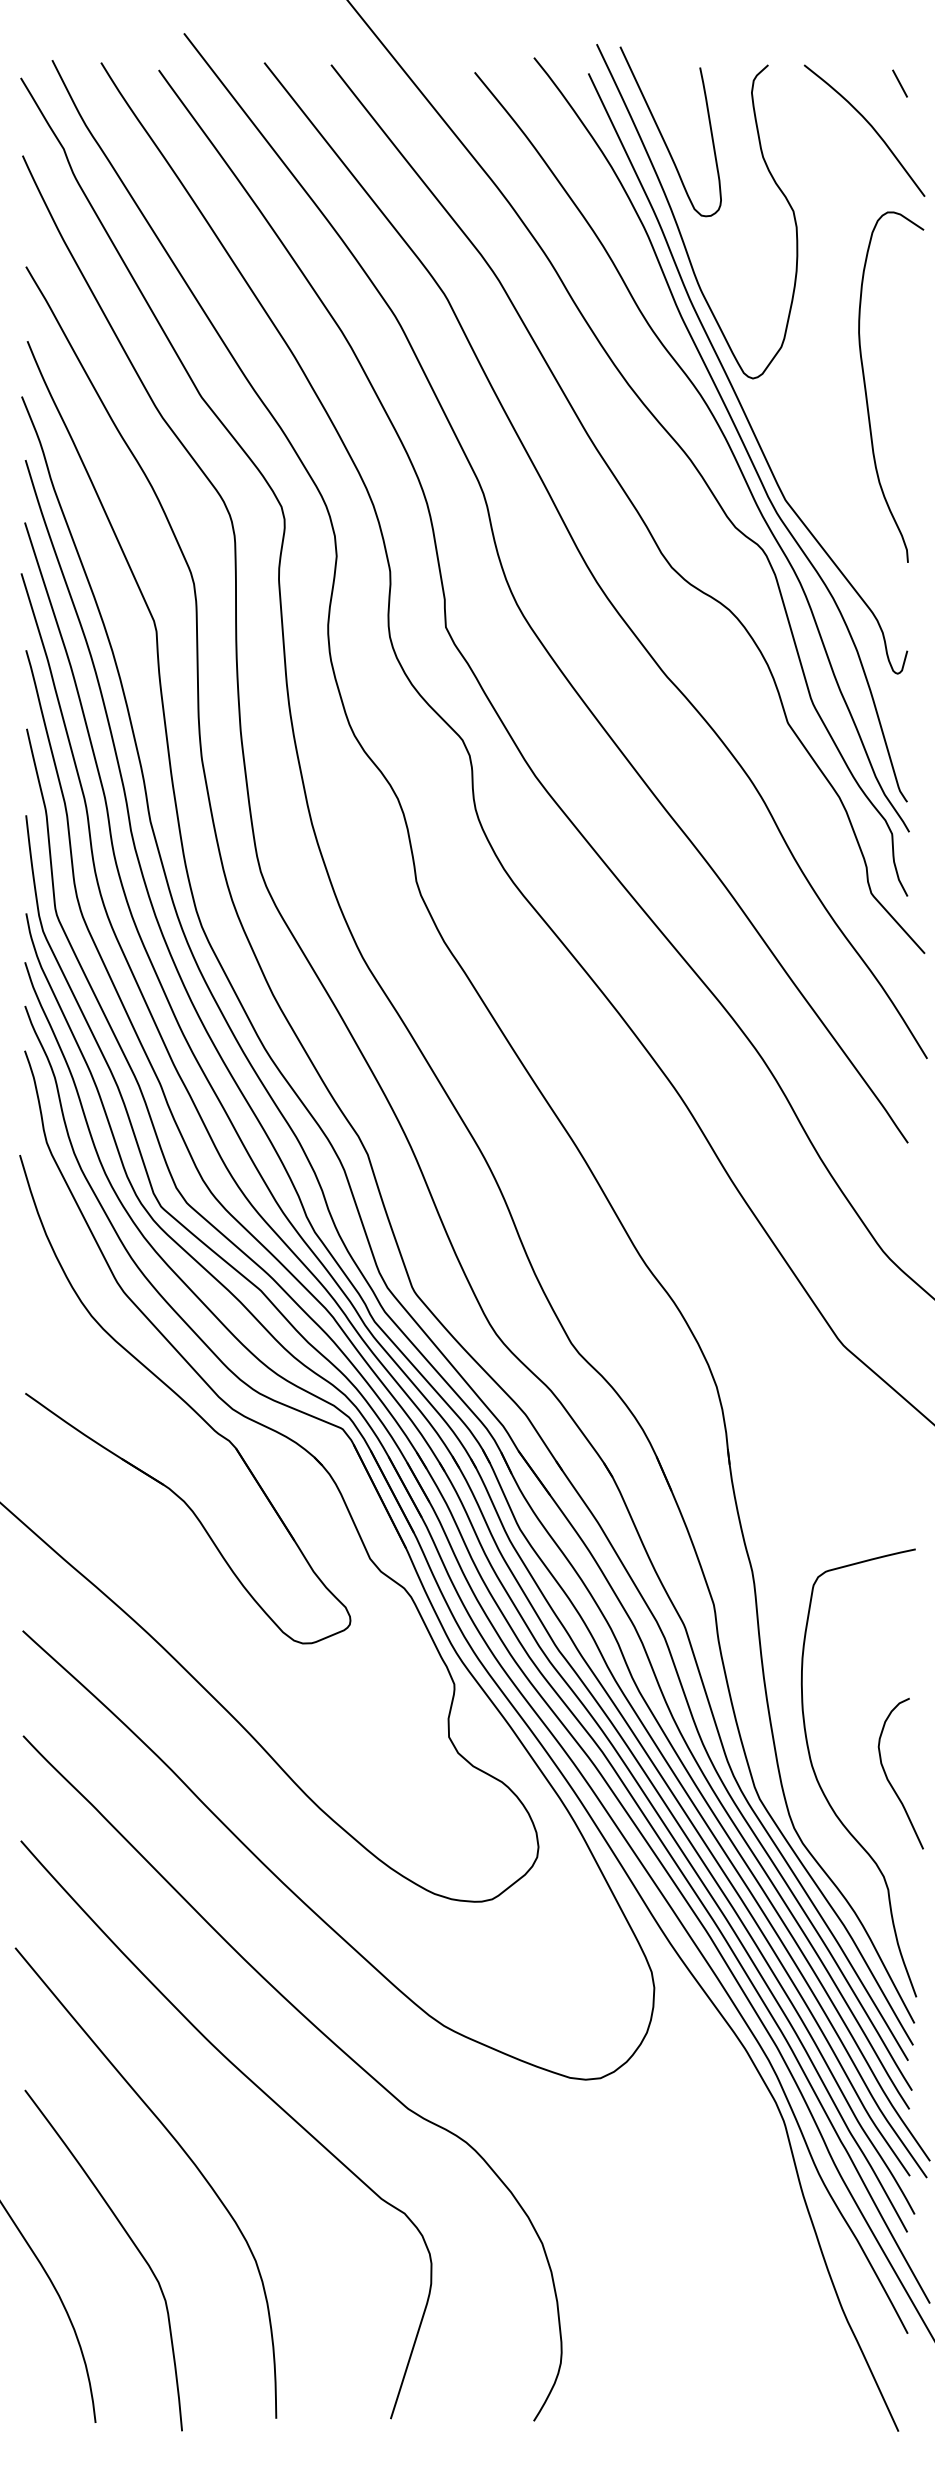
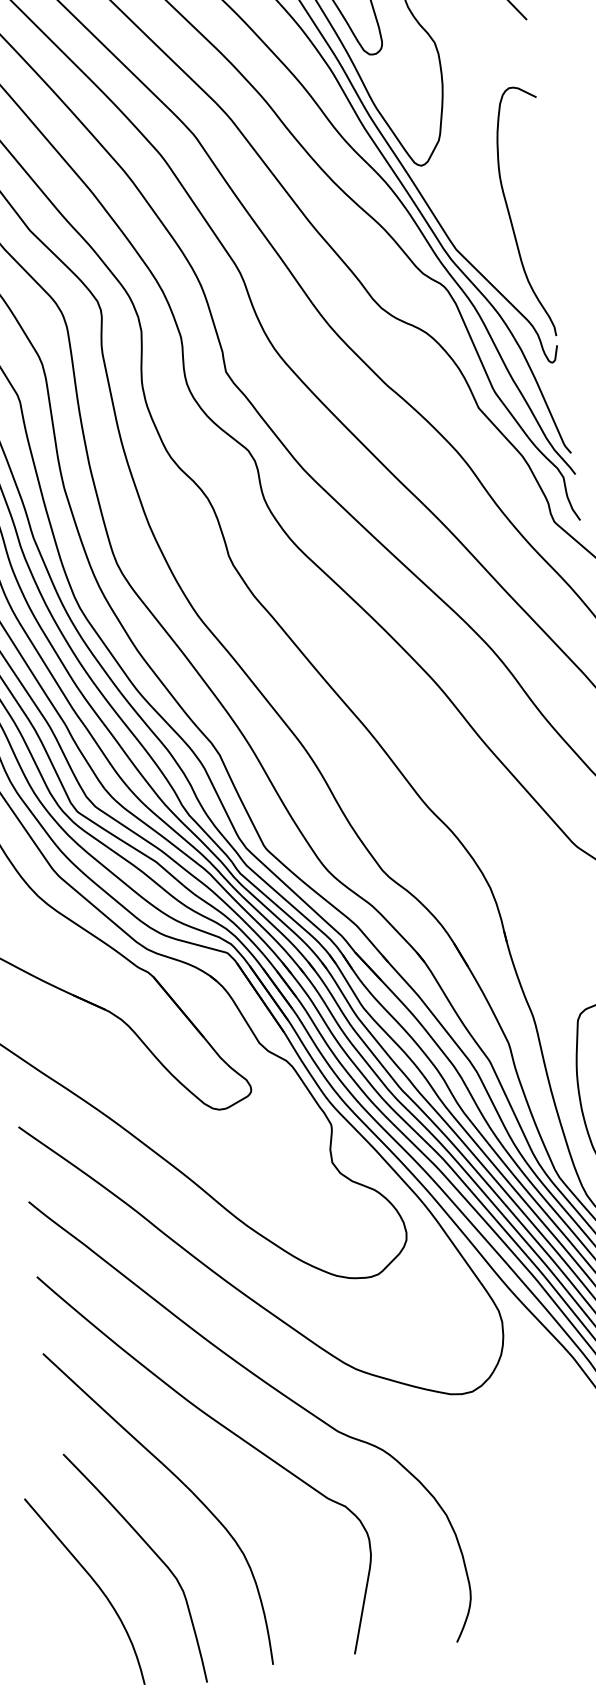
curve: (866, 387) -> (510, 214), moved

